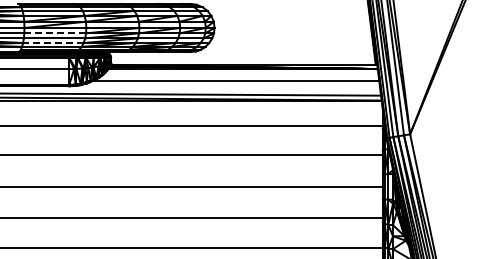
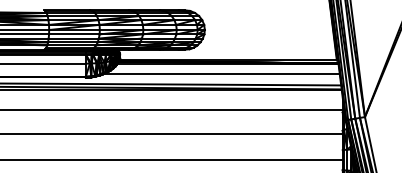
line: (55, 33) -> (74, 34), dashed -> solid
line: (52, 42) -> (72, 41), dashed -> solid

